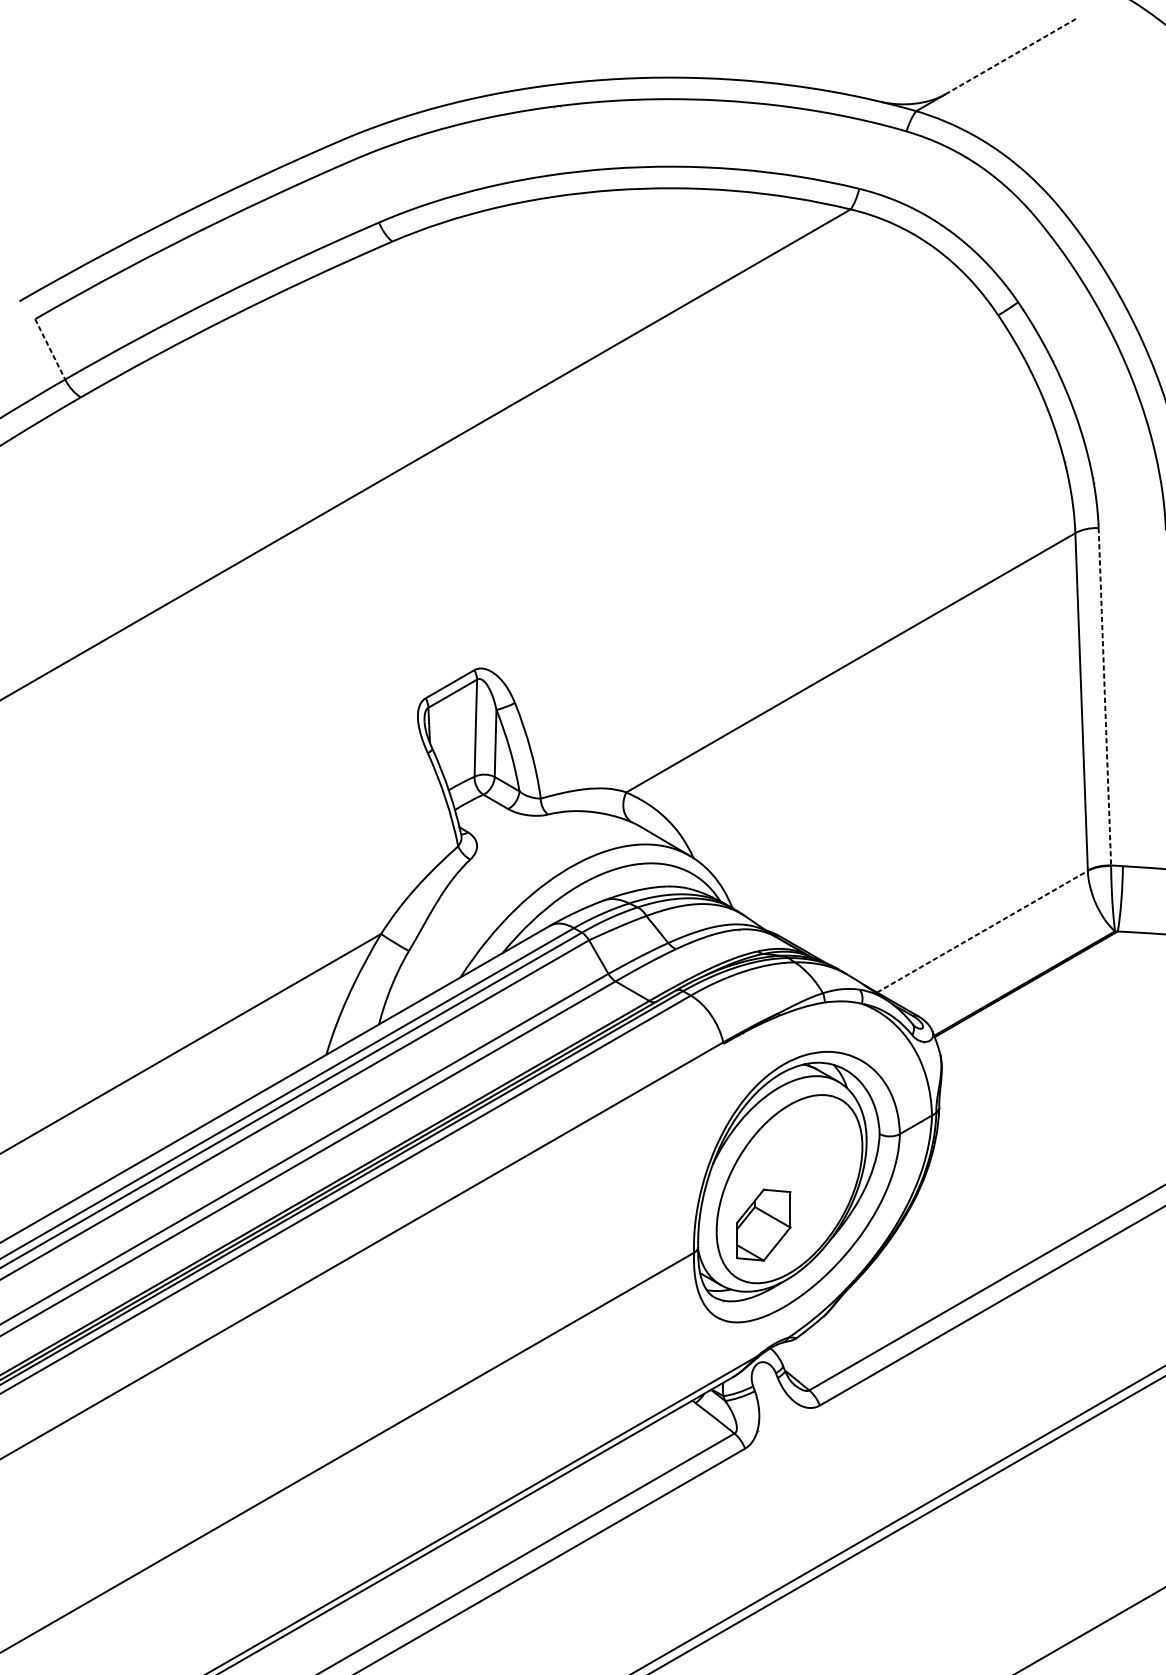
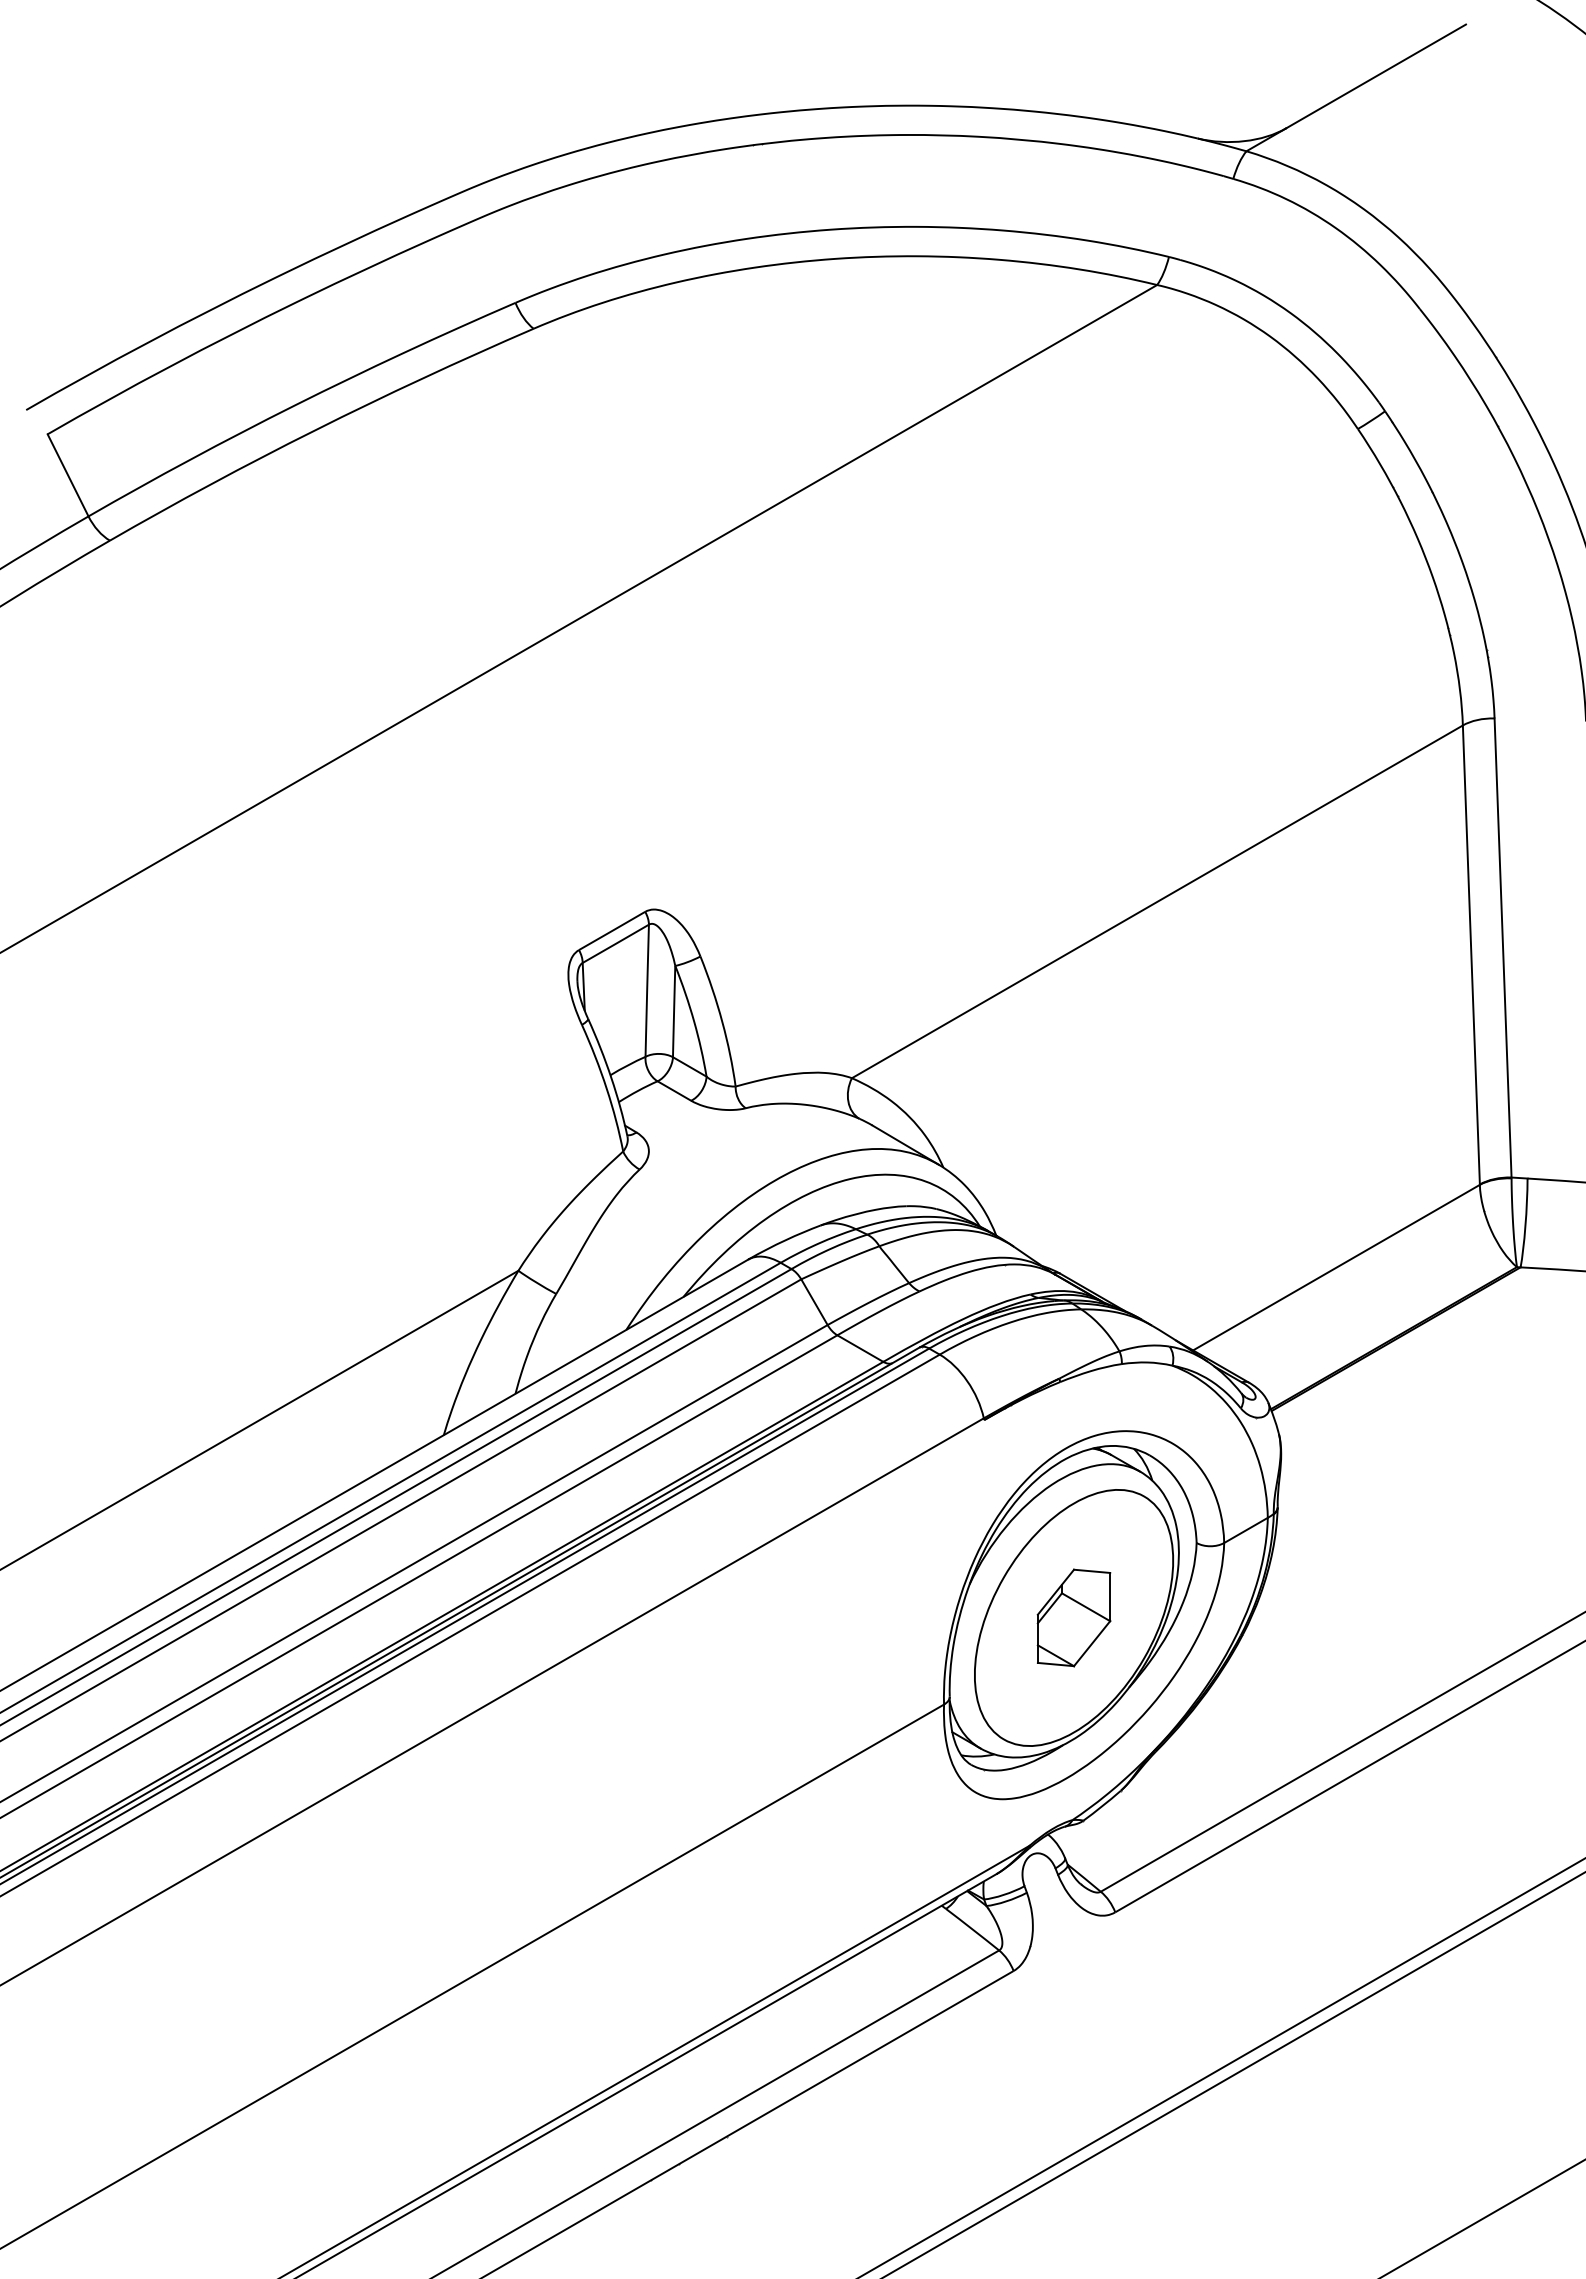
line: (1011, 56) -> (1376, 76), dashed -> solid
line: (50, 349) -> (68, 475), dashed -> solid
line: (1105, 697) -> (1503, 948), dashed -> solid
line: (982, 931) -> (1336, 1267), dashed -> solid
part: (763, 1224) -> (1073, 1617), moved

